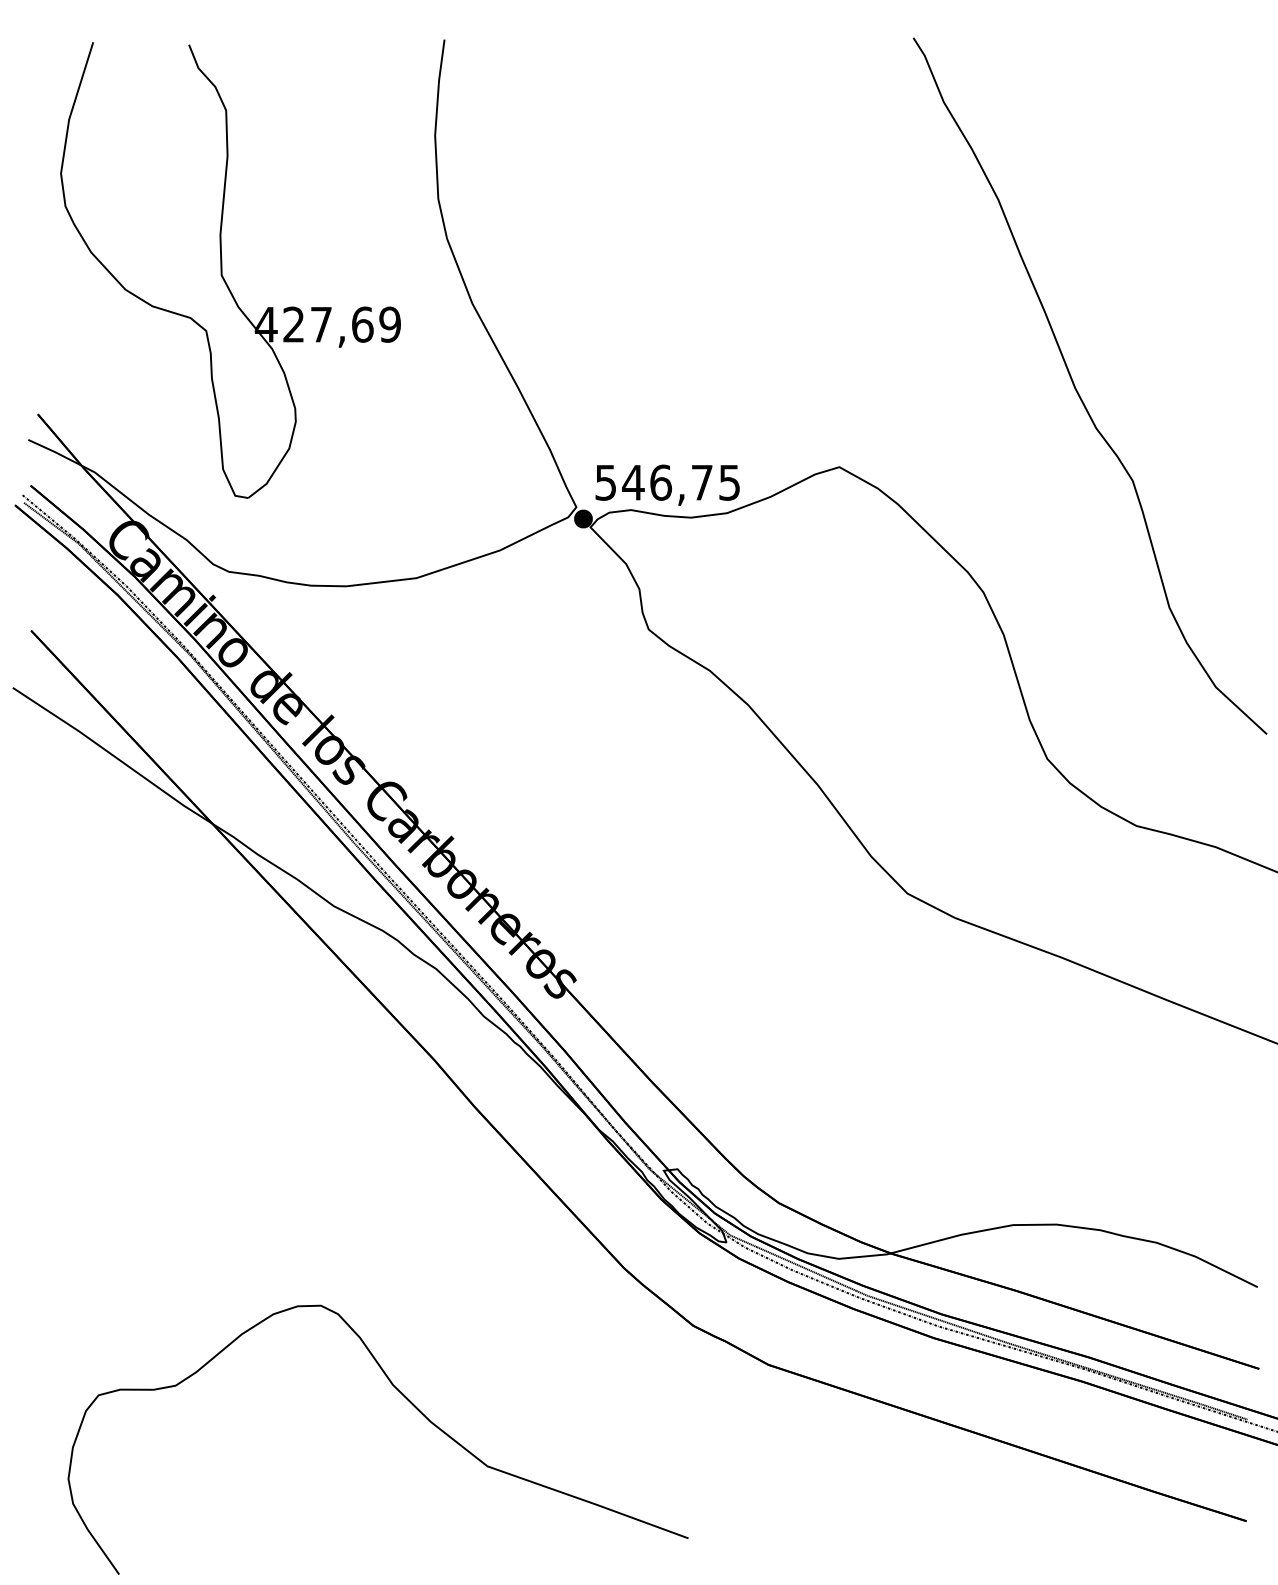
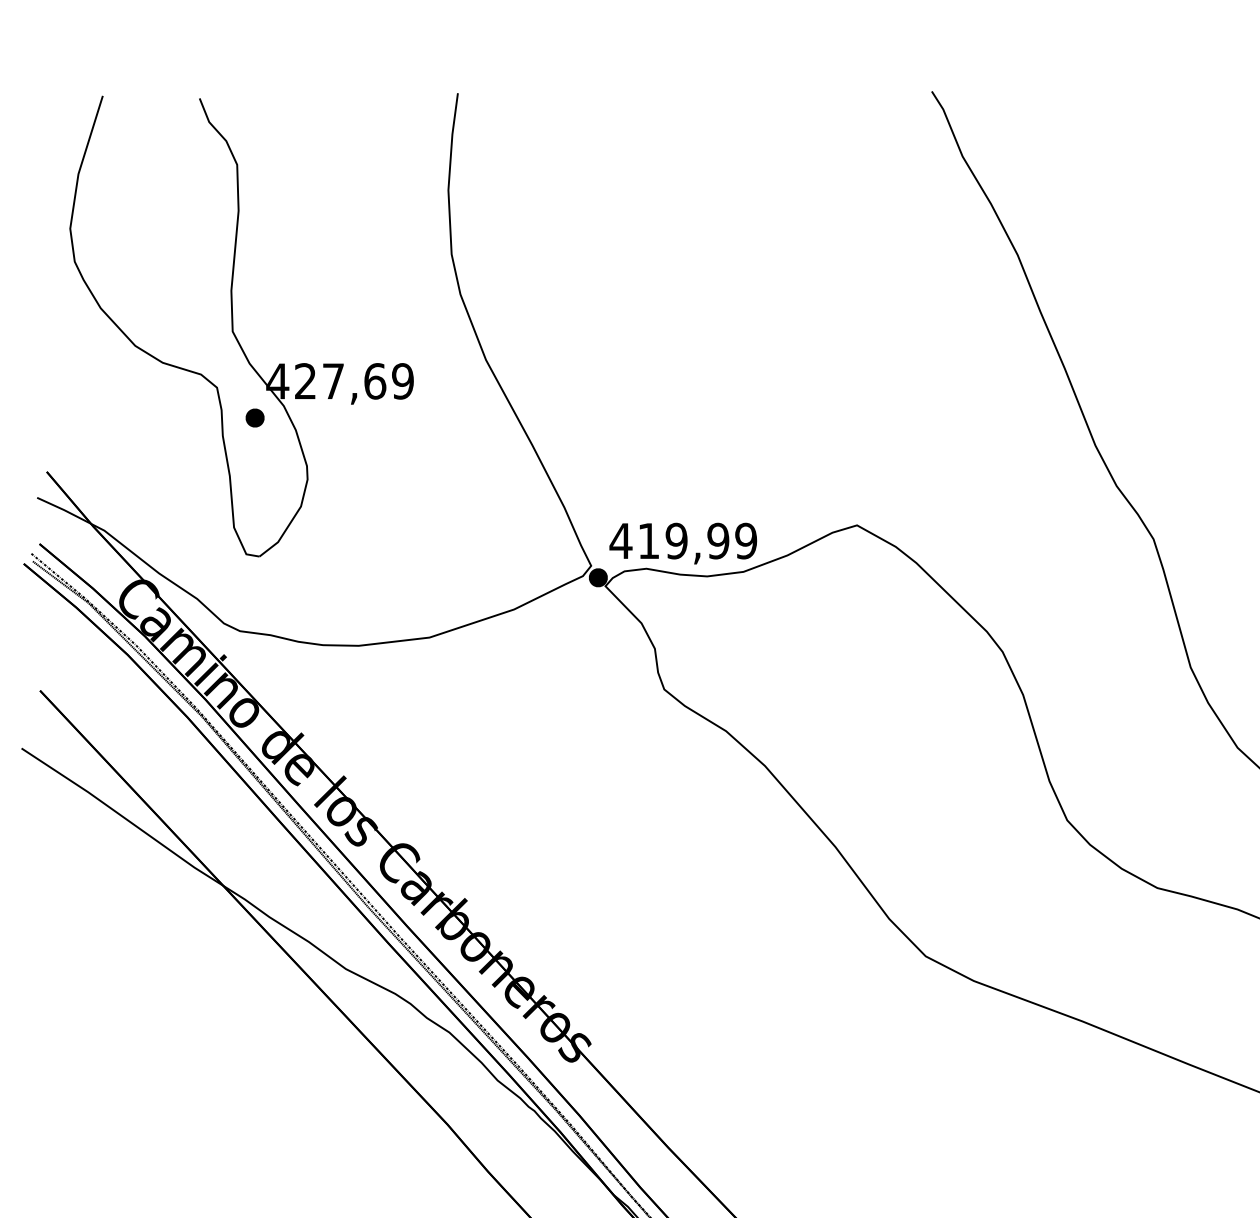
part: (243, 360) -> (254, 417), added
text: (667, 482) -> (683, 540), 546,75 -> 419,99

